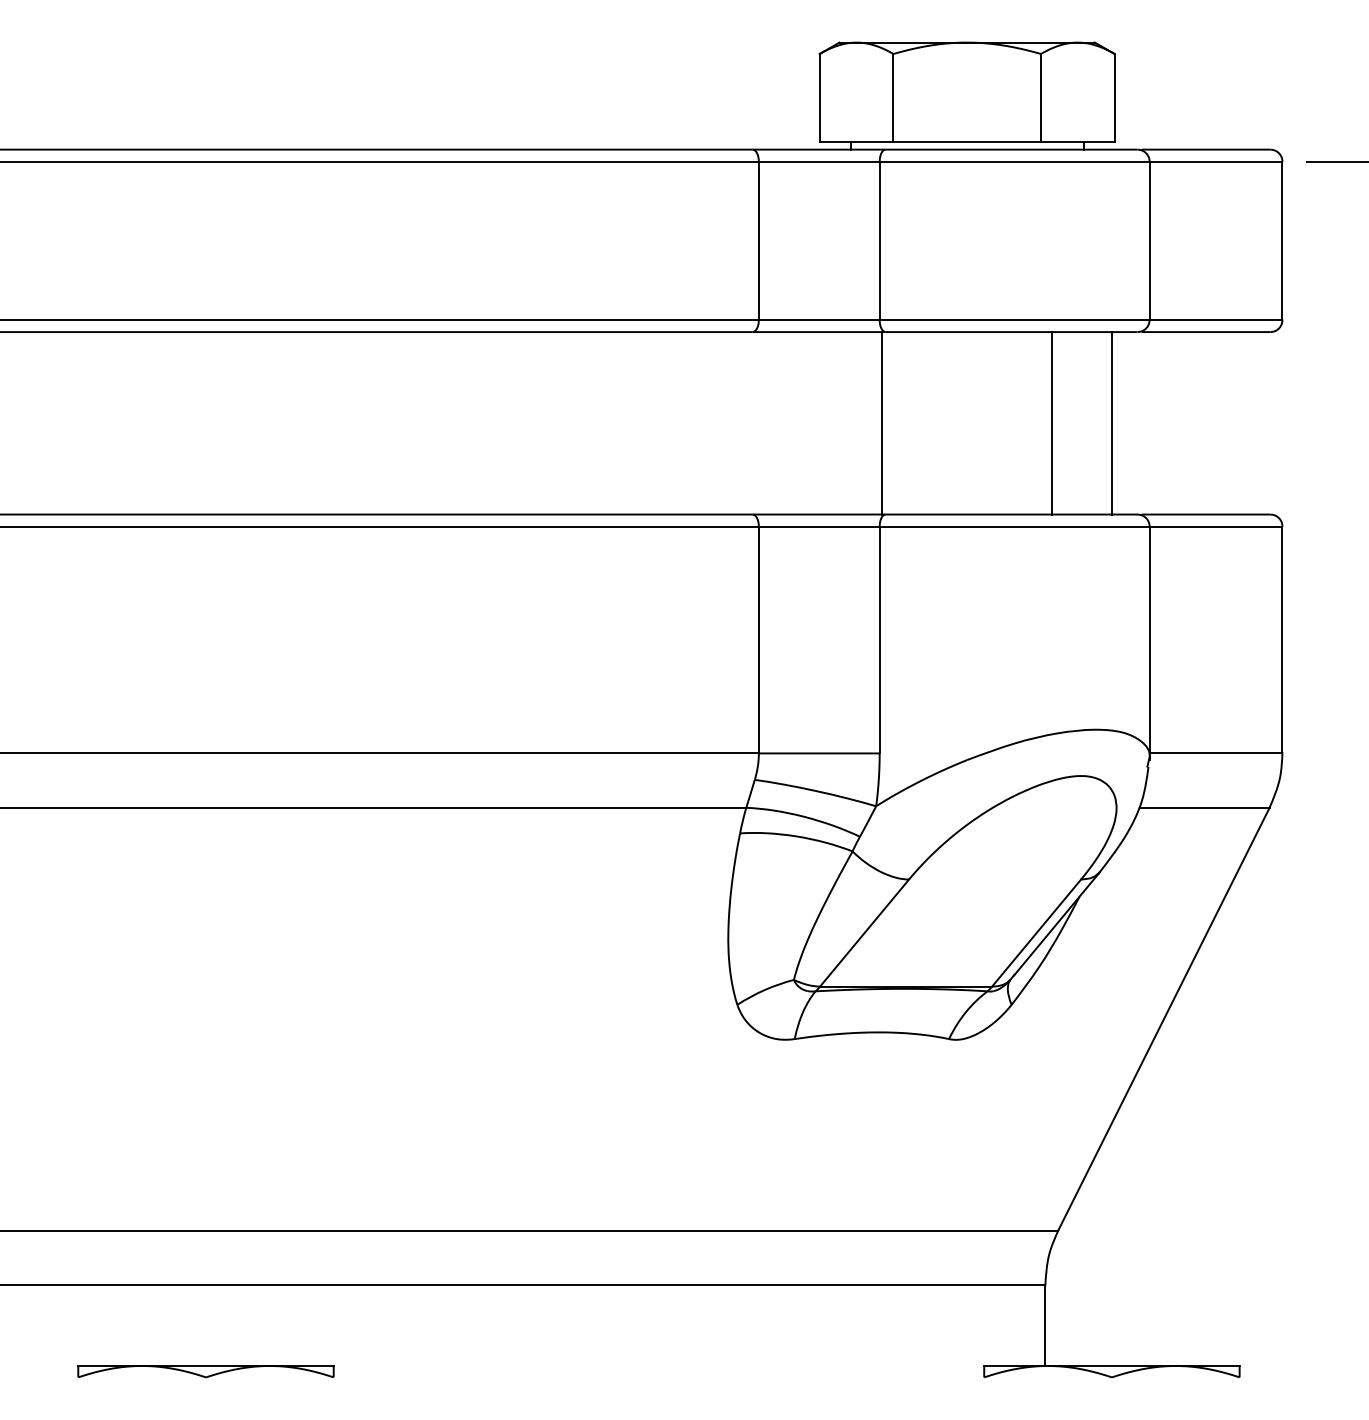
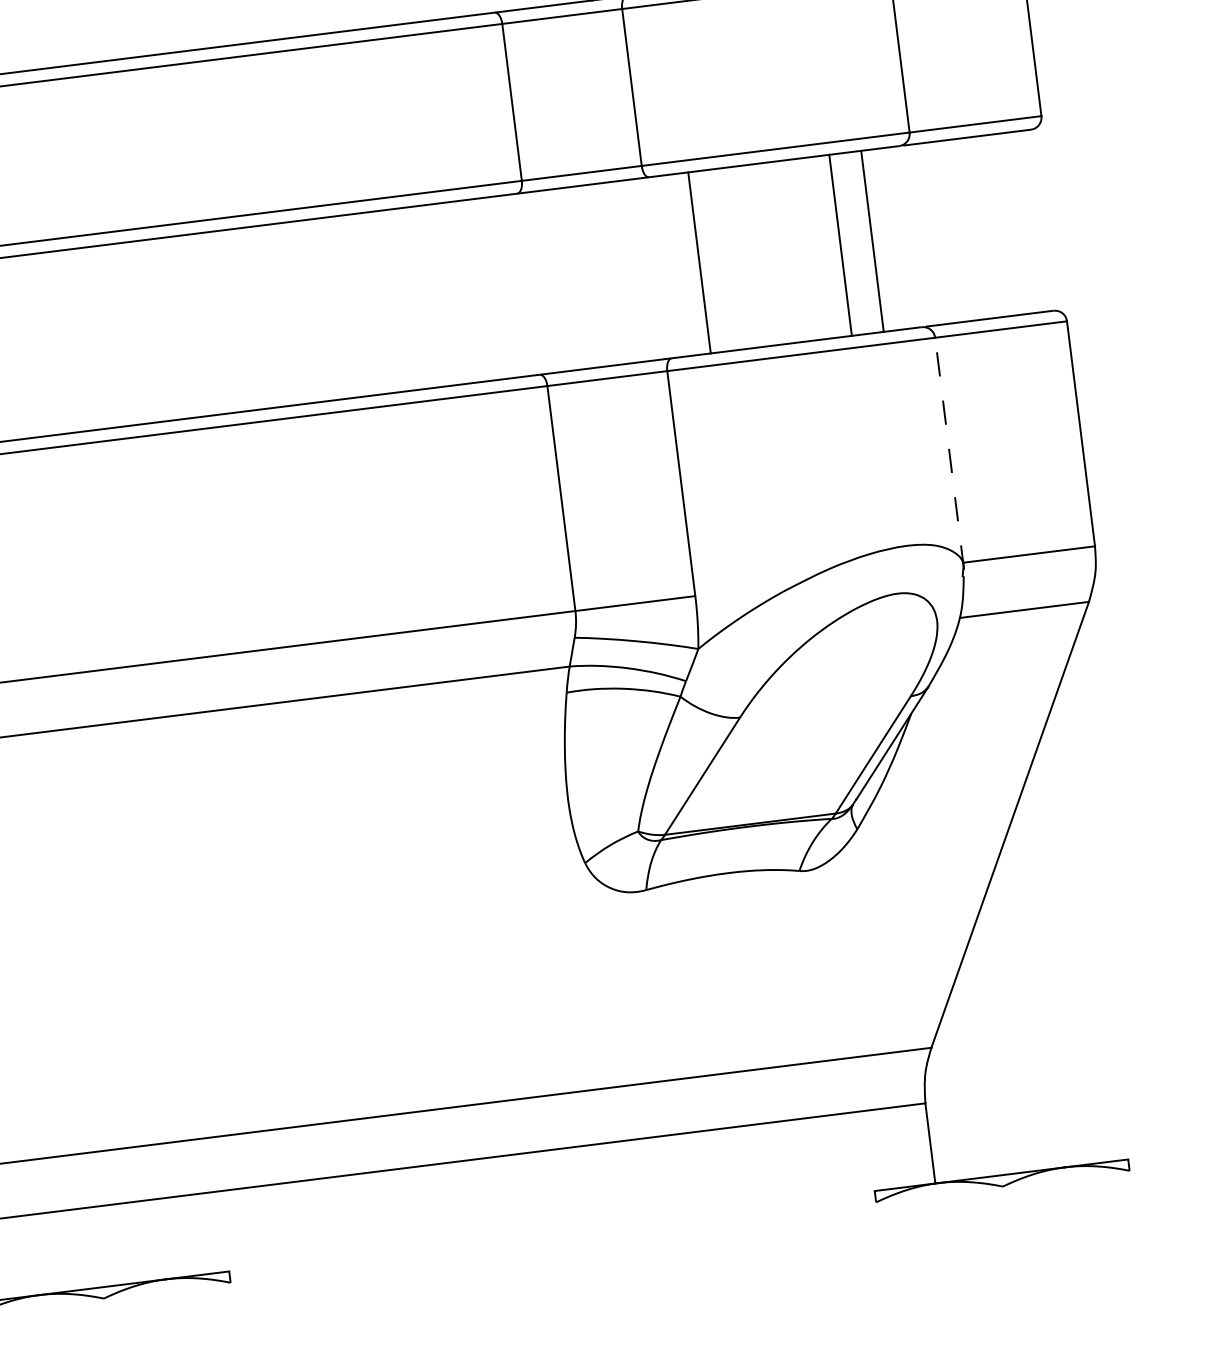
line: (882, 423) -> (700, 263), moved
line: (1052, 423) -> (872, 241), moved
line: (1112, 423) -> (840, 245), moved
line: (1149, 643) -> (949, 453), solid -> dashed

